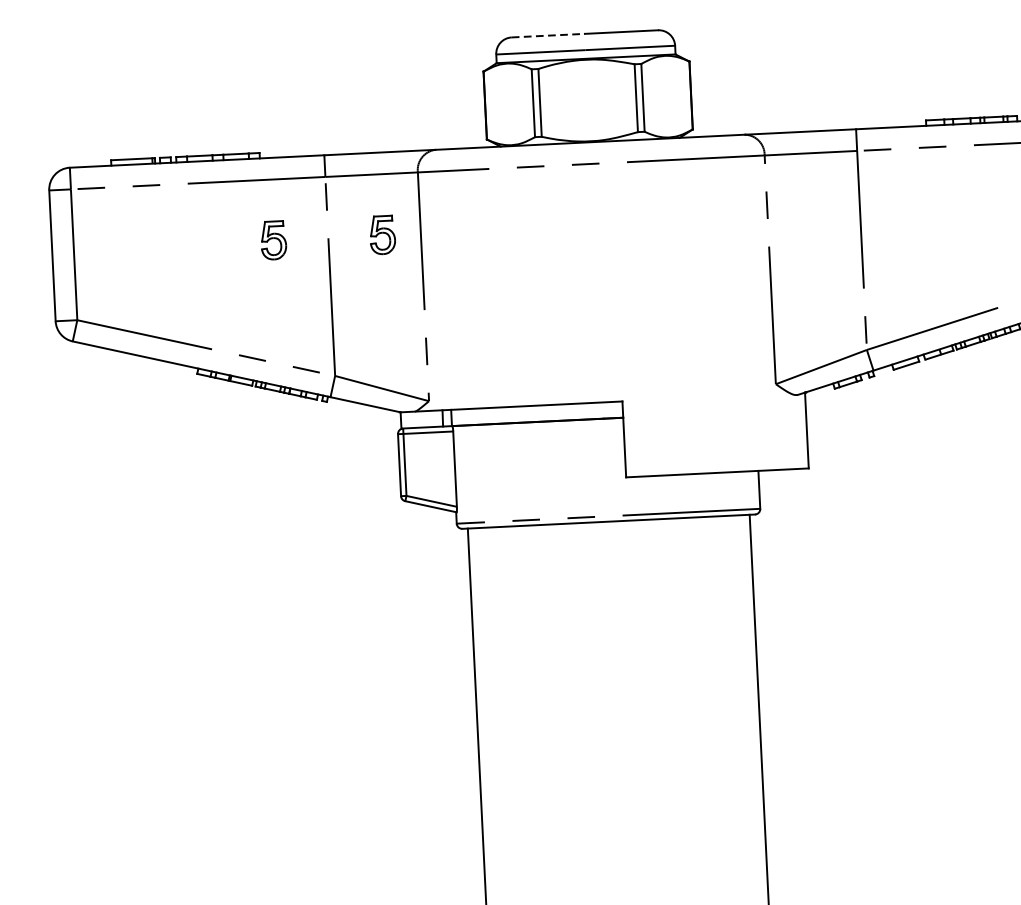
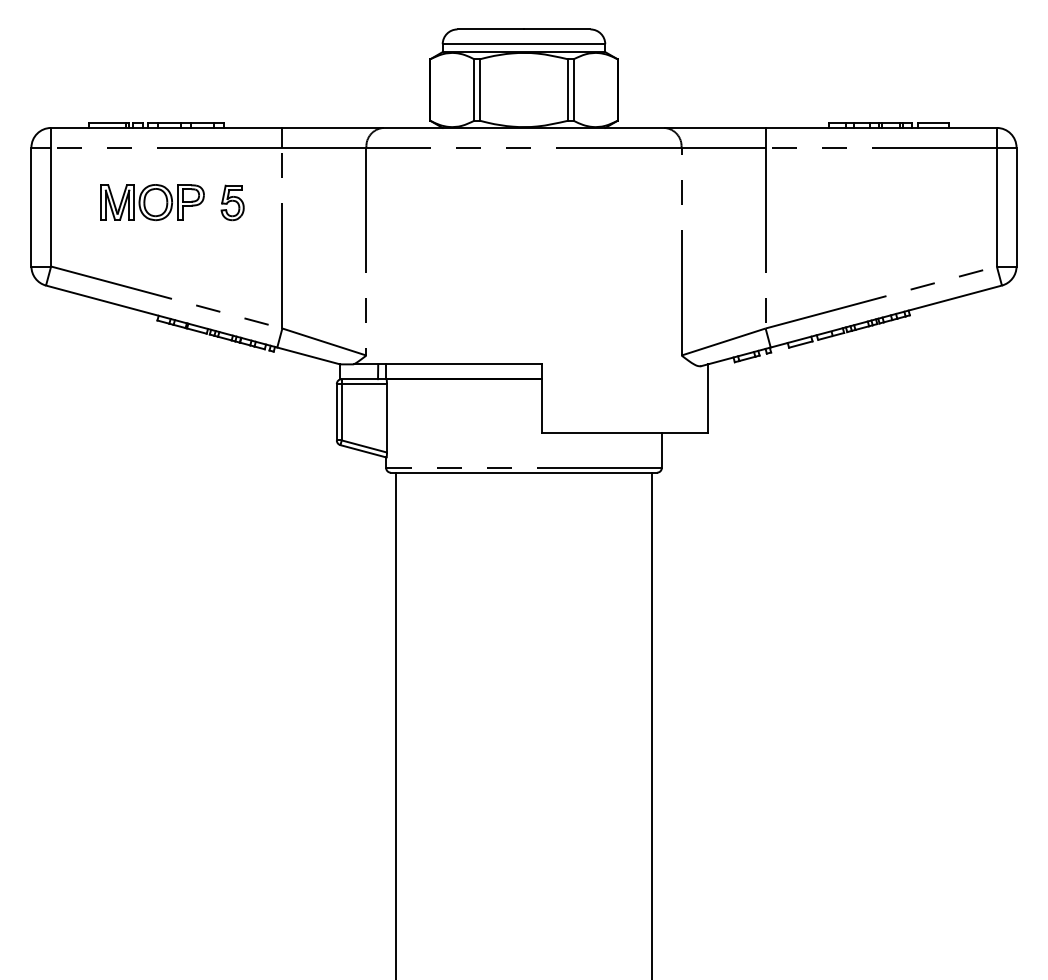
line: (549, 35) -> (491, 29), dashed -> solid
part: (382, 234) -> (331, 202), removed
part: (185, 244) -> (152, 202), added

